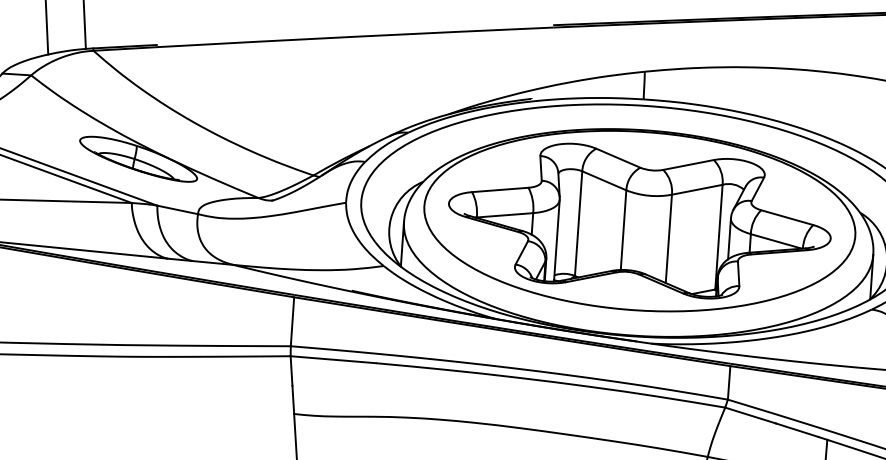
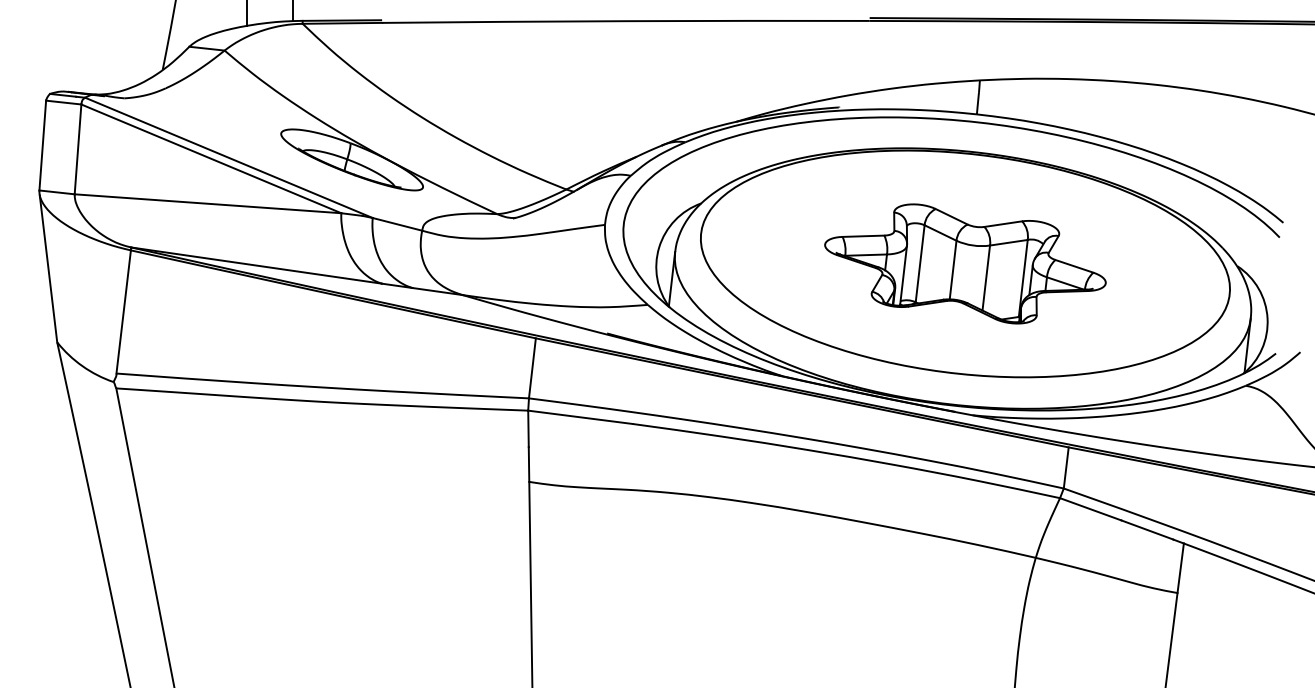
part: (639, 220) -> (965, 263), size x0.6

